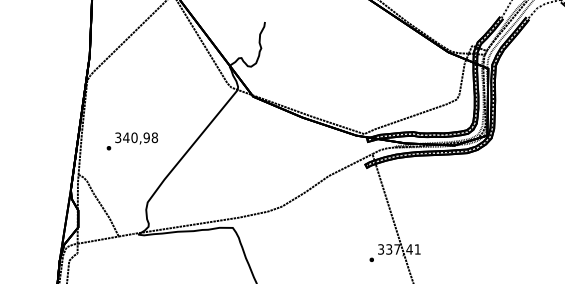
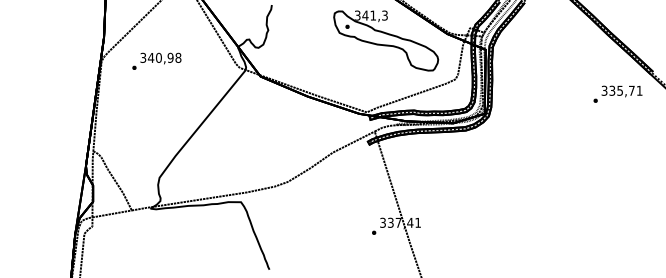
part: (384, 59) -> (386, 40), added
text: (131, 140) -> (156, 60), moved

